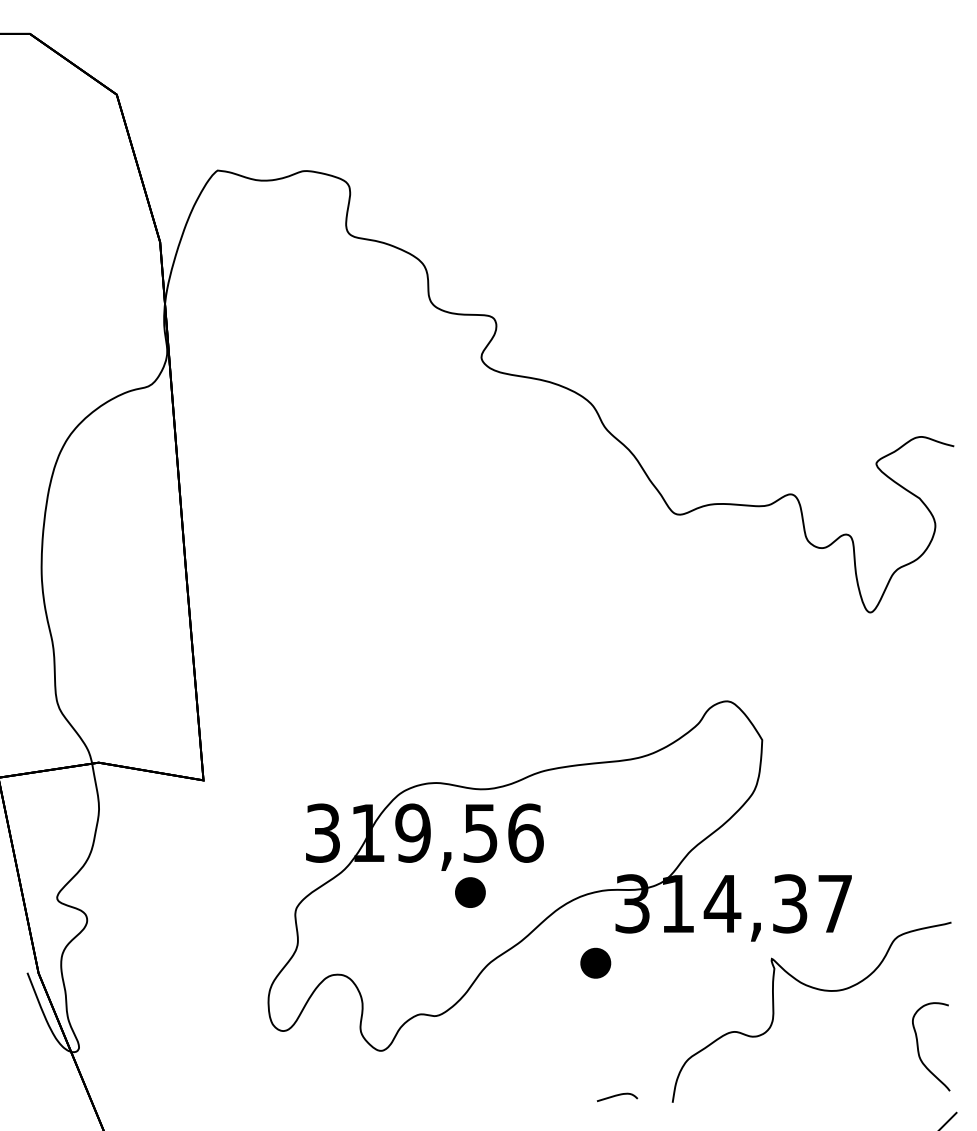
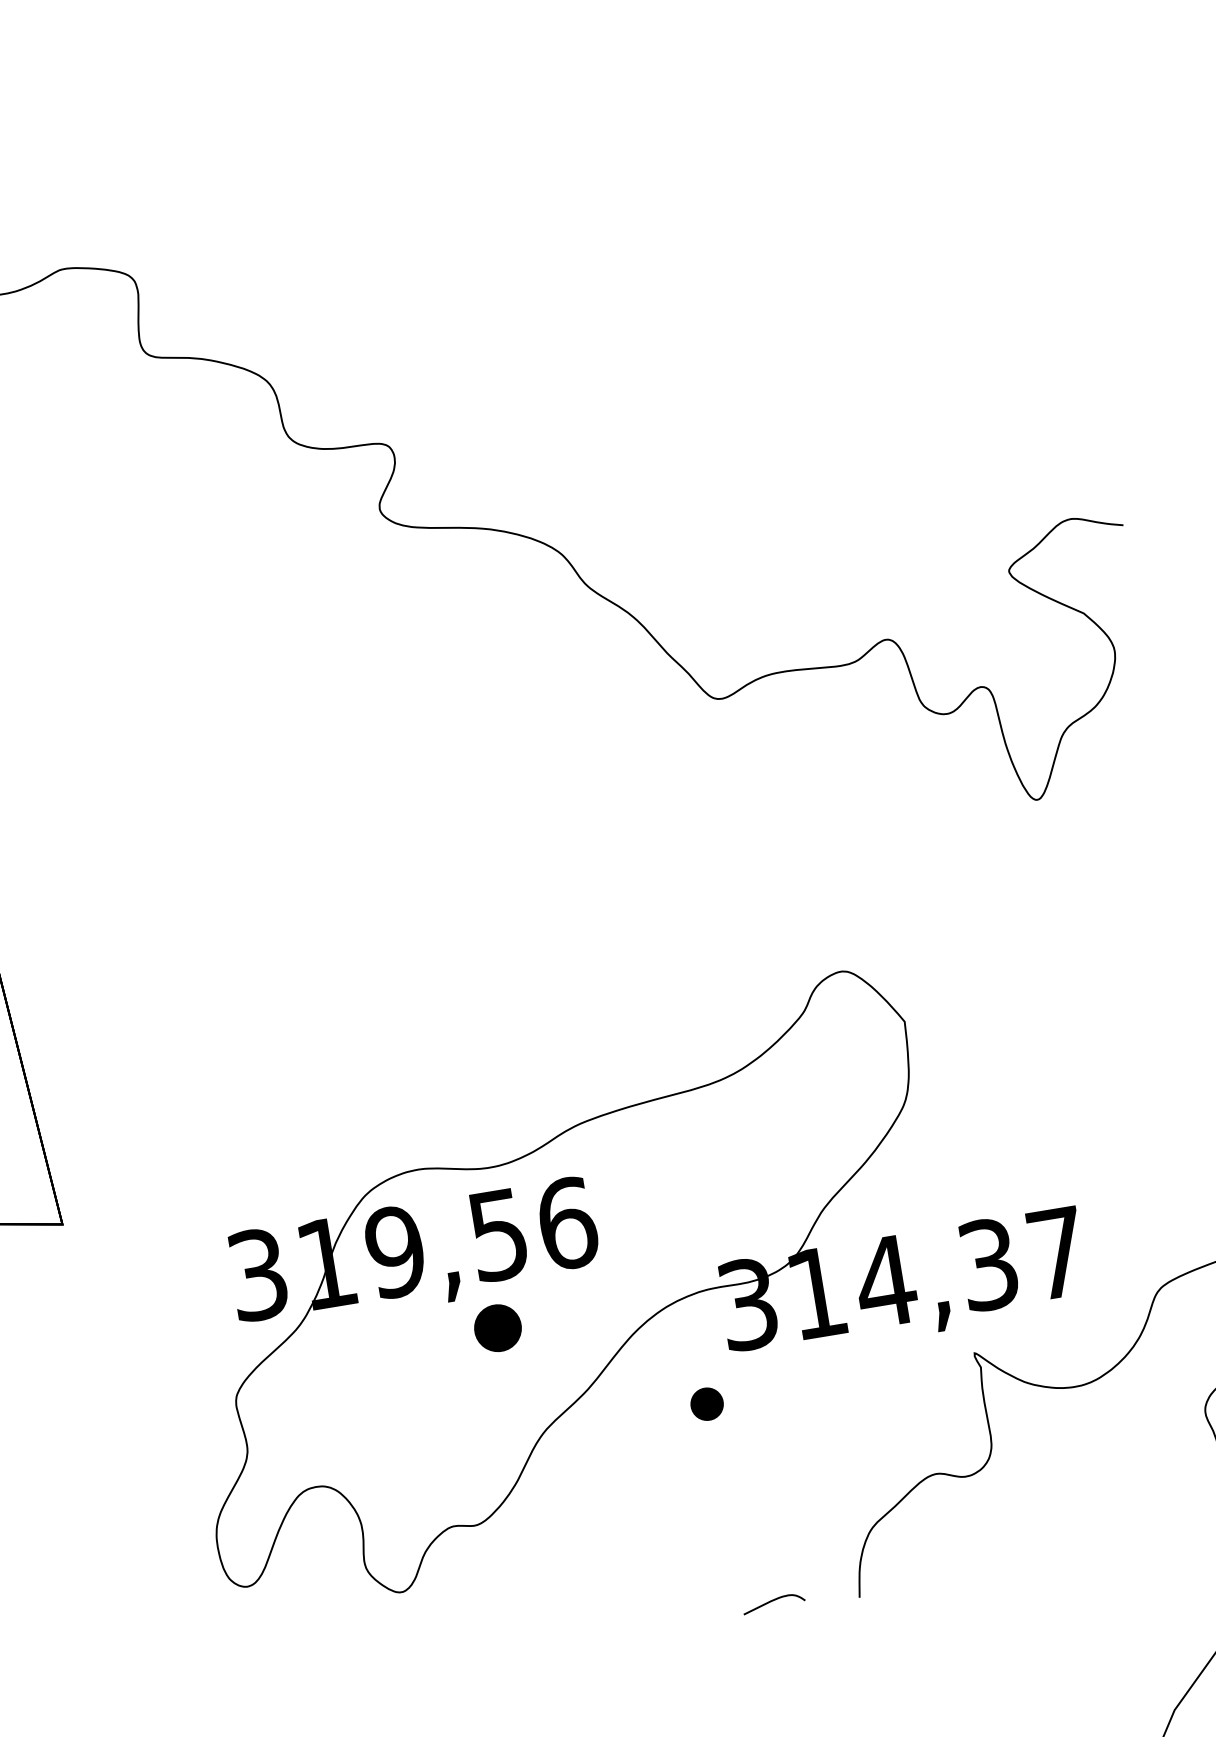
part: (595, 962) -> (706, 1403), size x0.7

